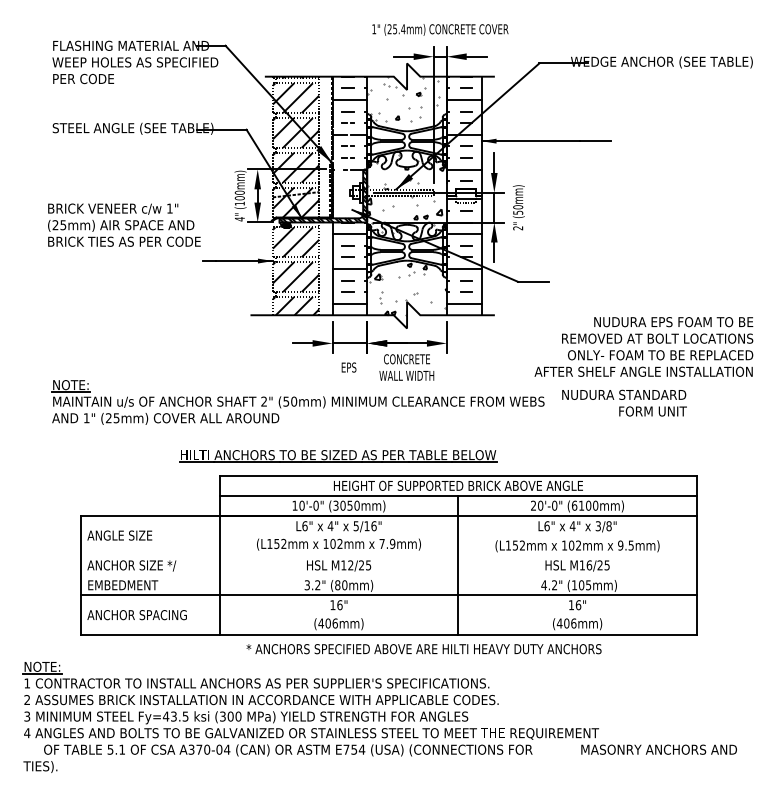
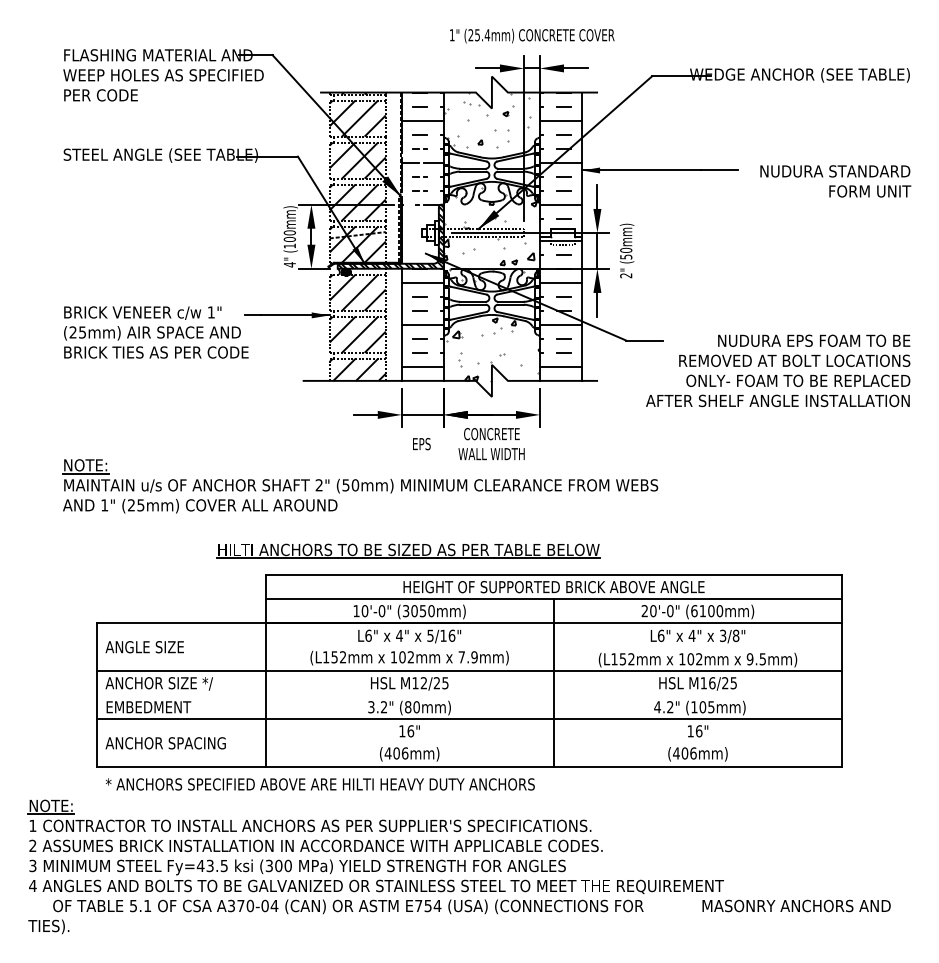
text: (124, 224) -> (156, 331), moved
text: (643, 346) -> (777, 370), moved
text: (624, 402) -> (835, 180), moved
line: (388, 555) -> (469, 671), added
text: (423, 649) -> (319, 784), moved

